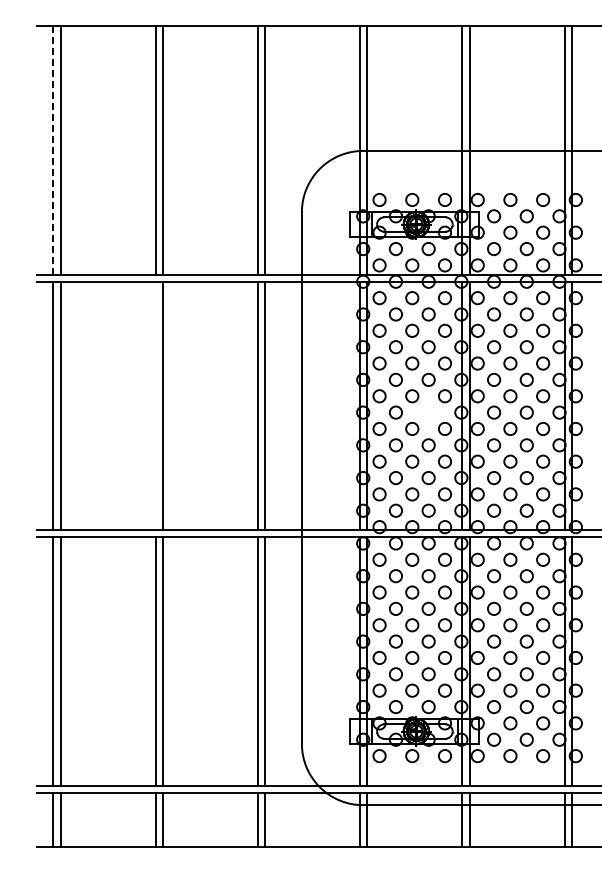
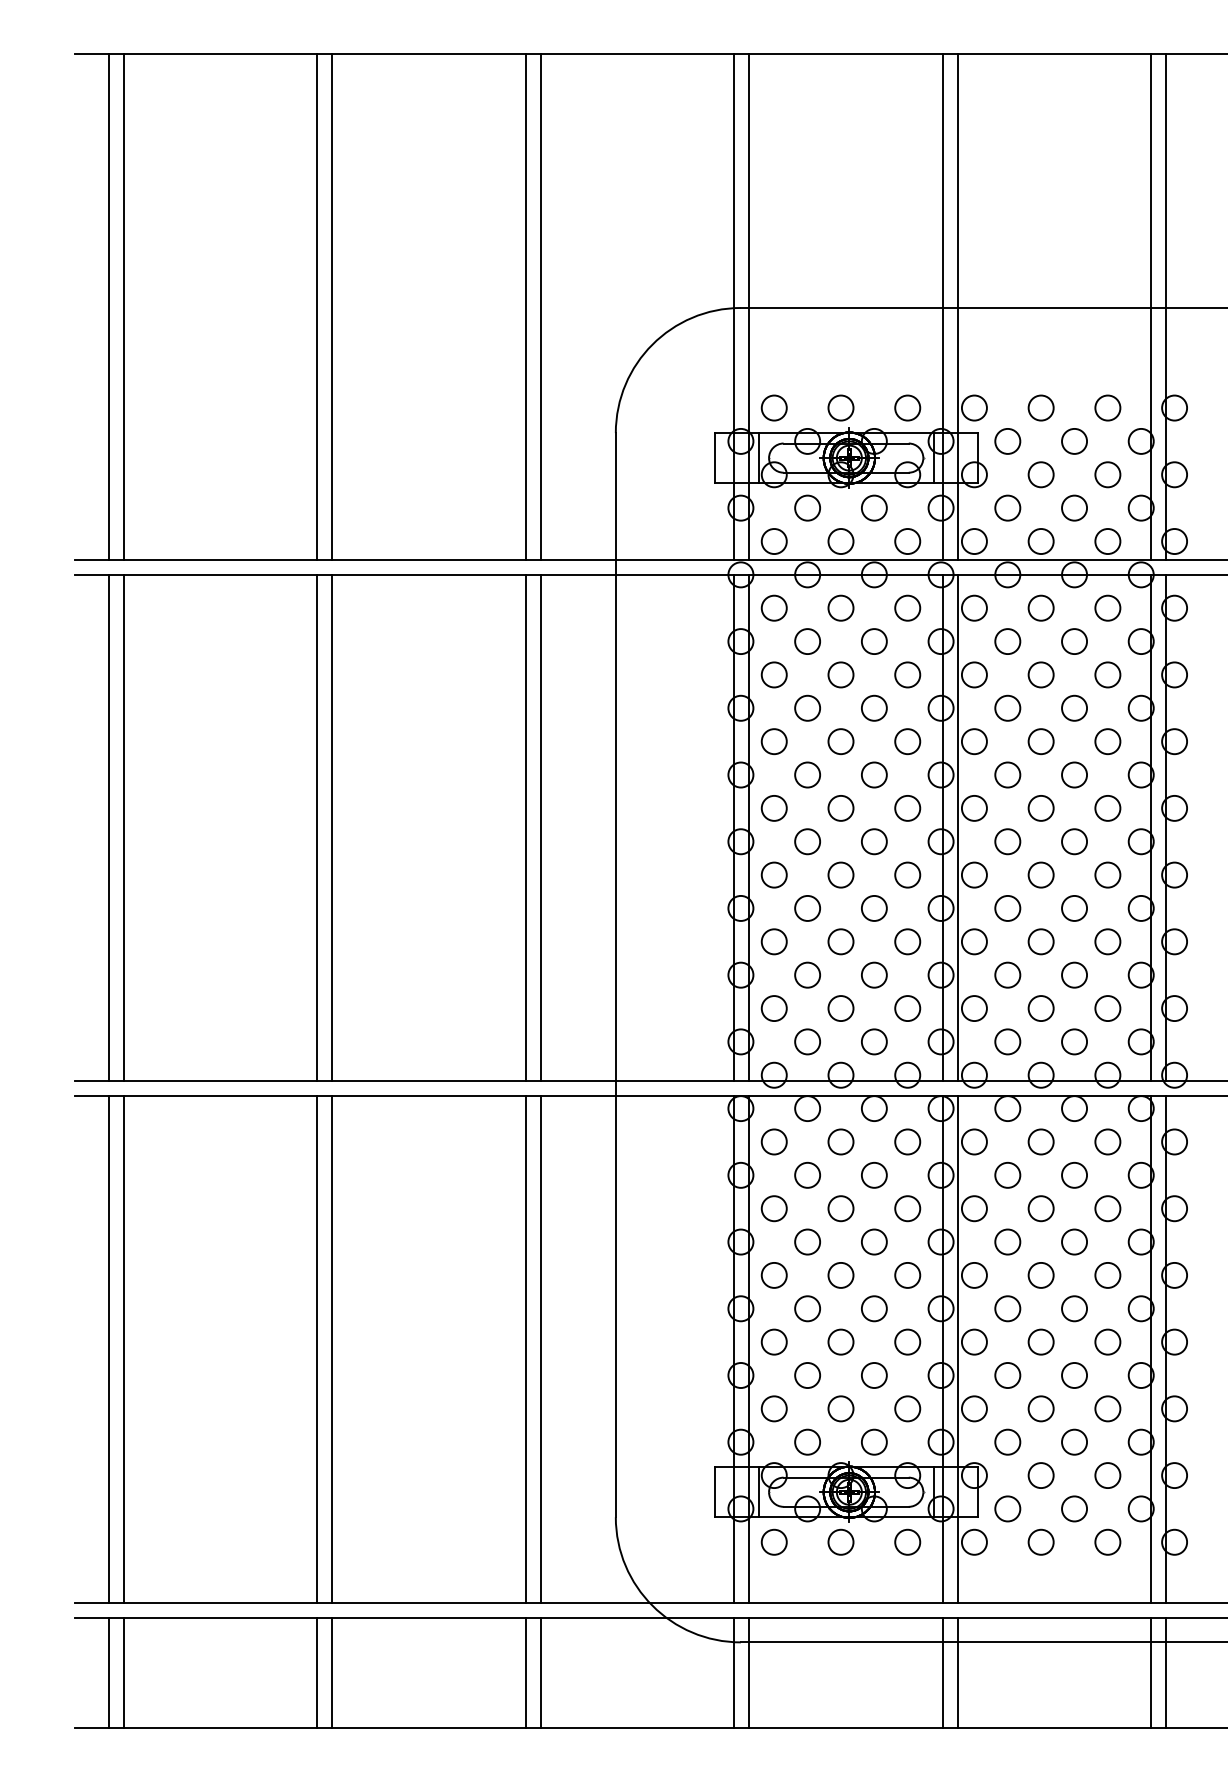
line: (53, 149) -> (109, 305), dashed -> solid
line: (155, 405) -> (317, 827), added
circle: (428, 412) -> (874, 841), added

